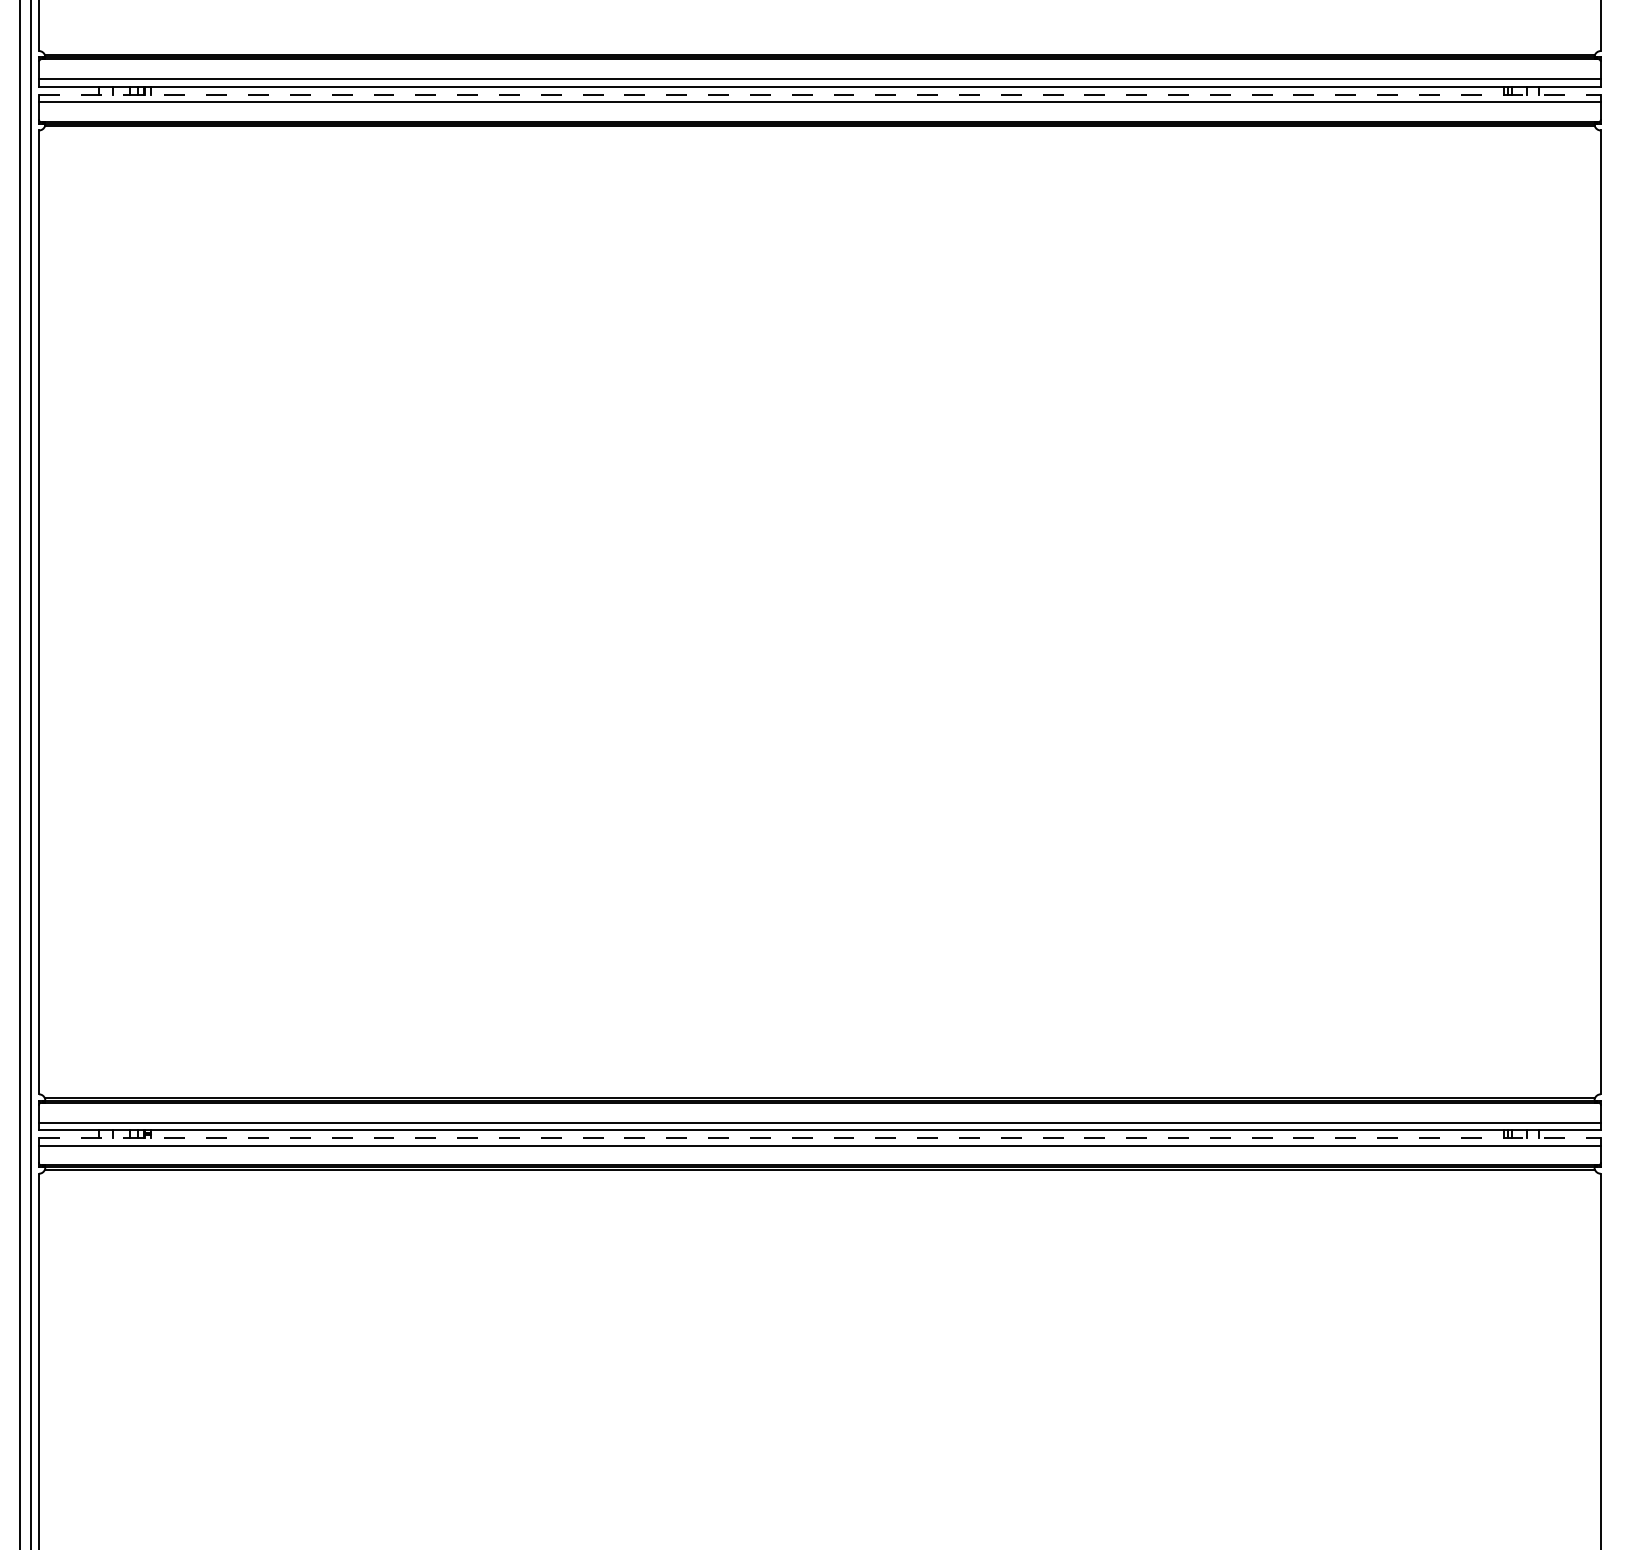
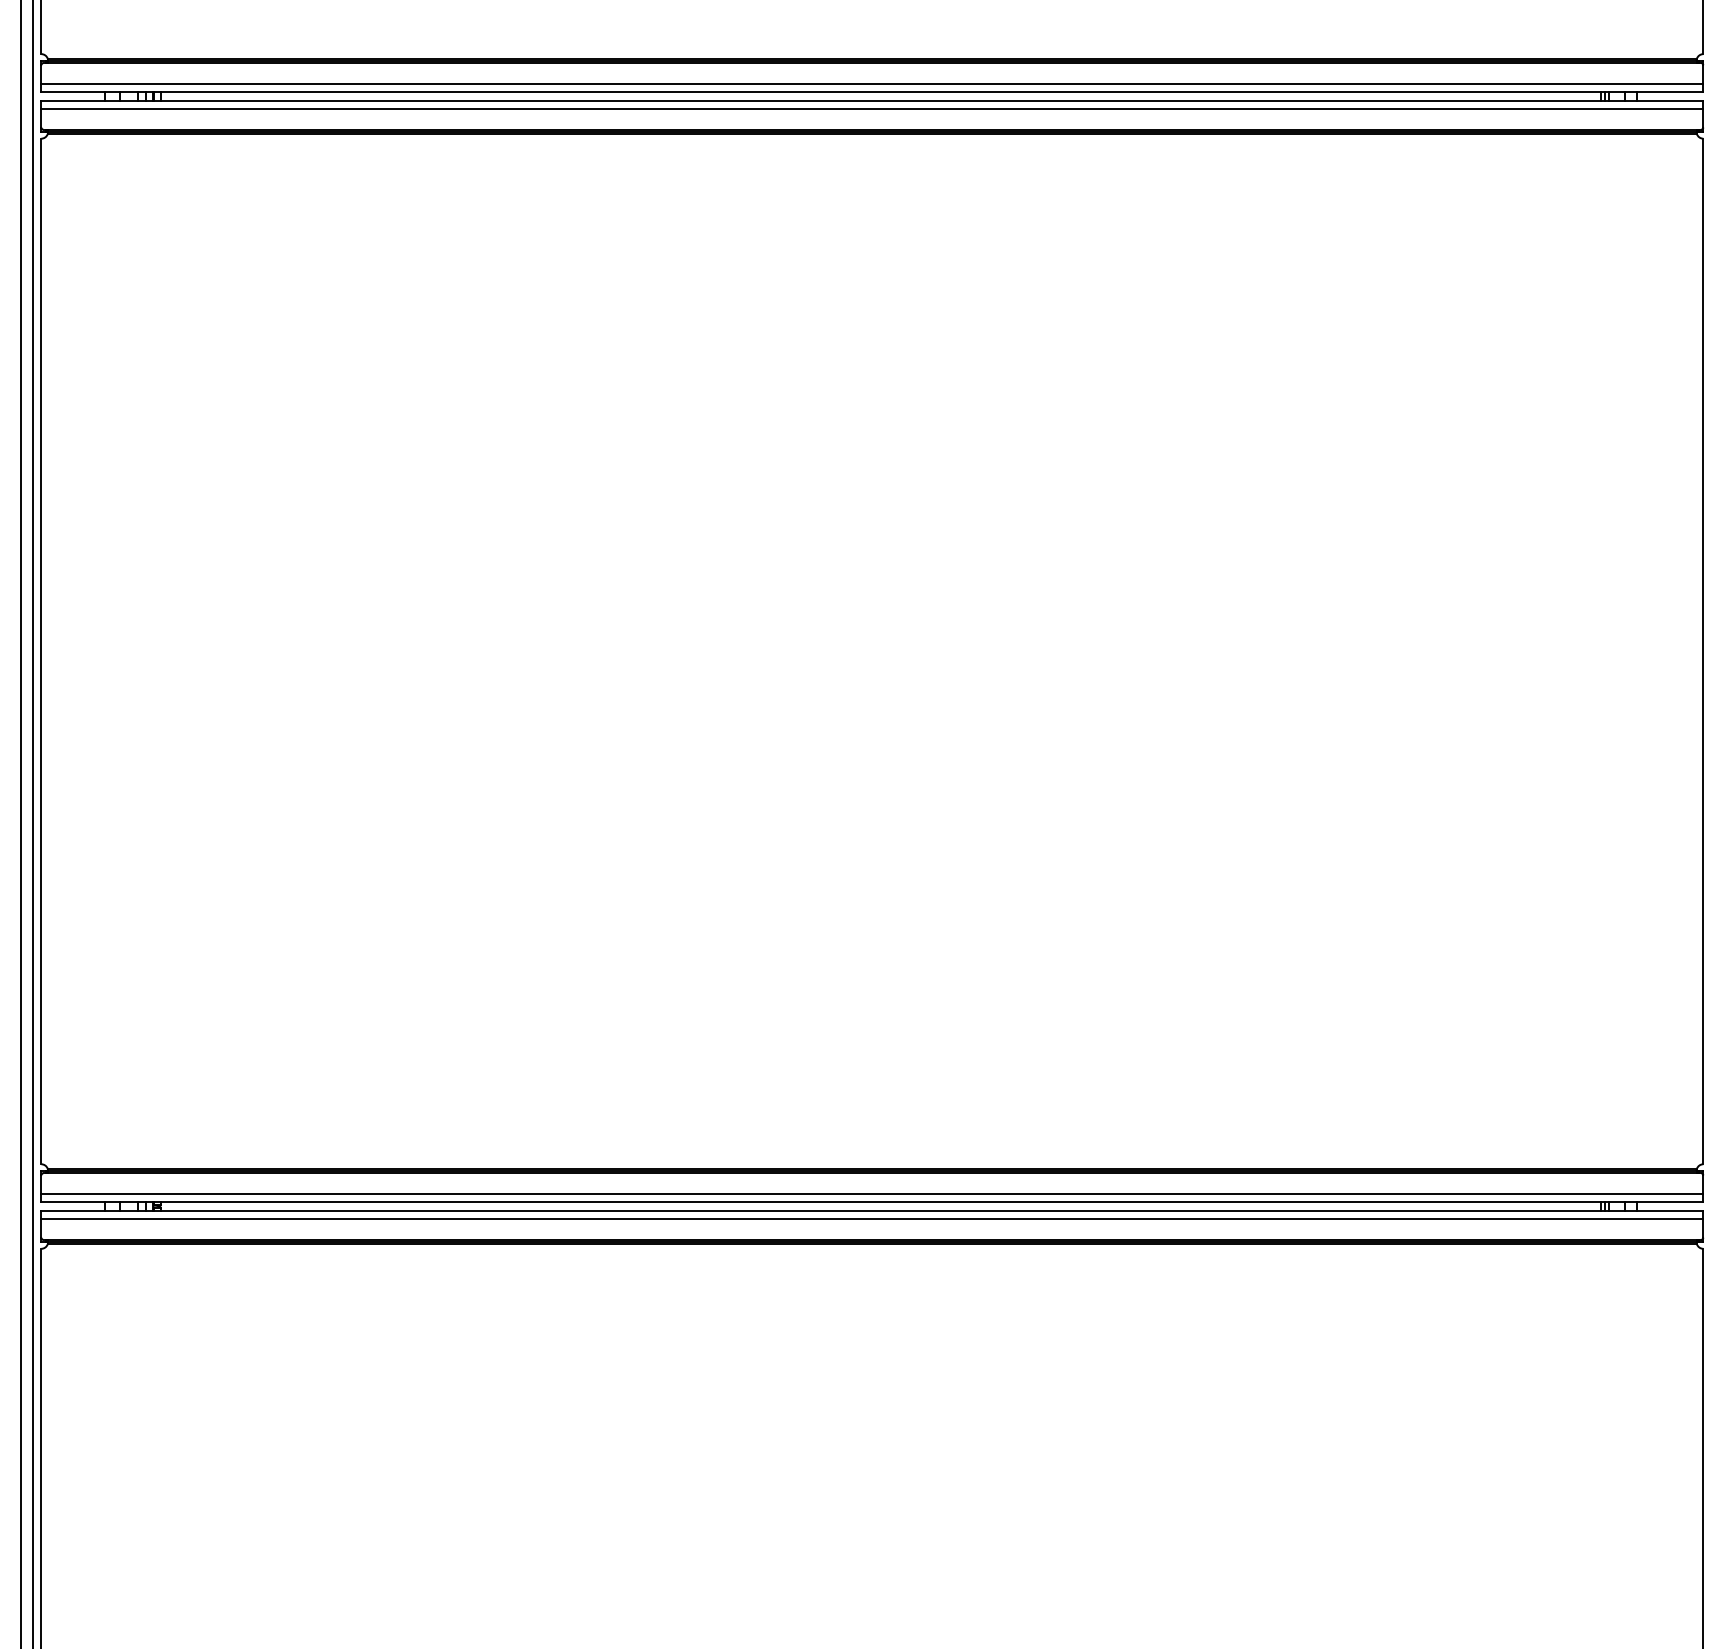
line: (819, 94) -> (871, 100), dashed -> solid
line: (819, 1138) -> (871, 1211), dashed -> solid

